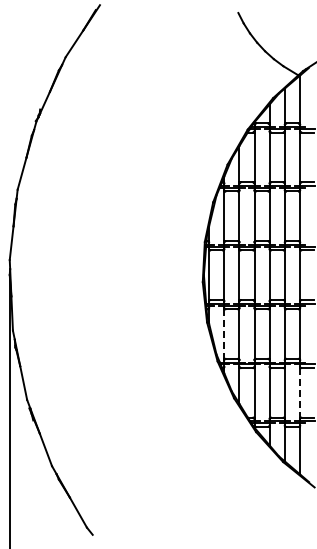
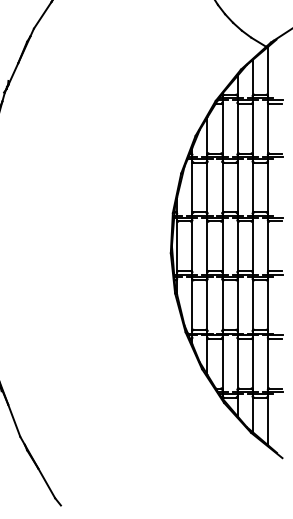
line: (224, 334) -> (192, 305), dashed -> solid
line: (300, 392) -> (268, 363), dashed -> solid

